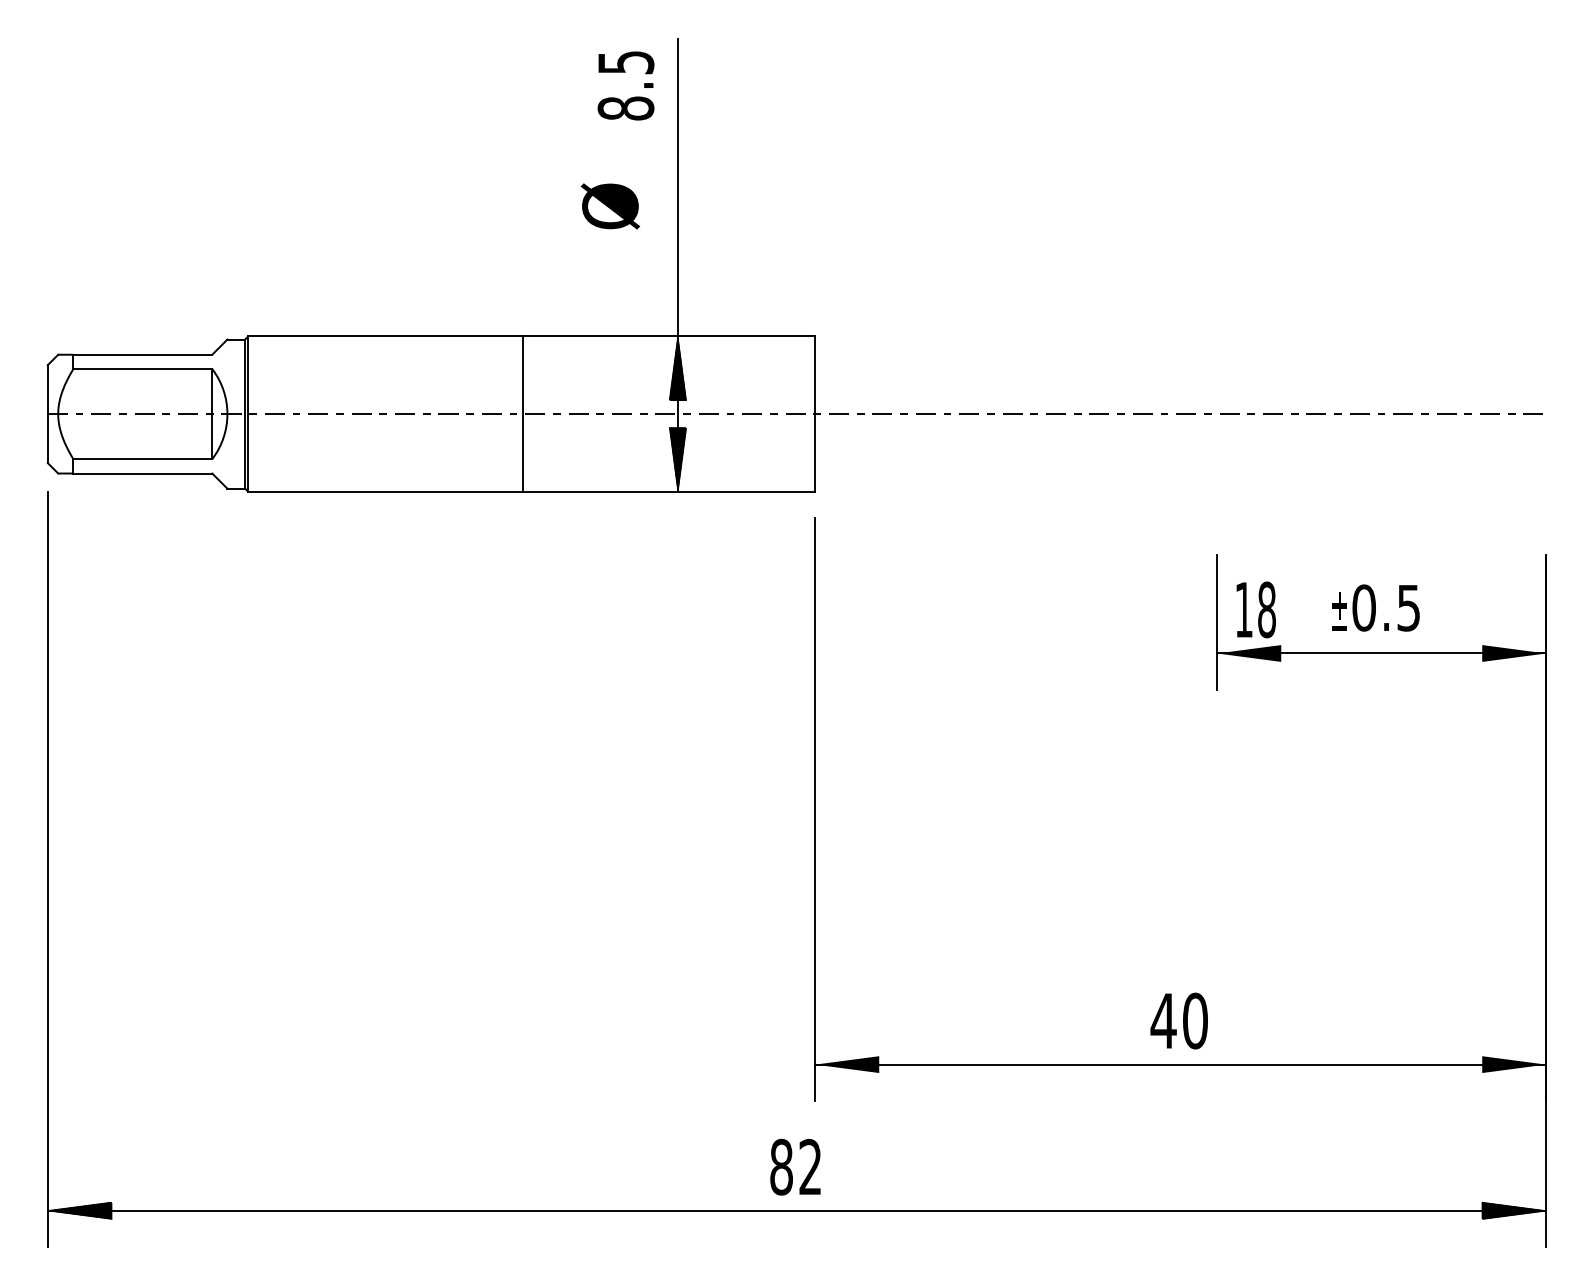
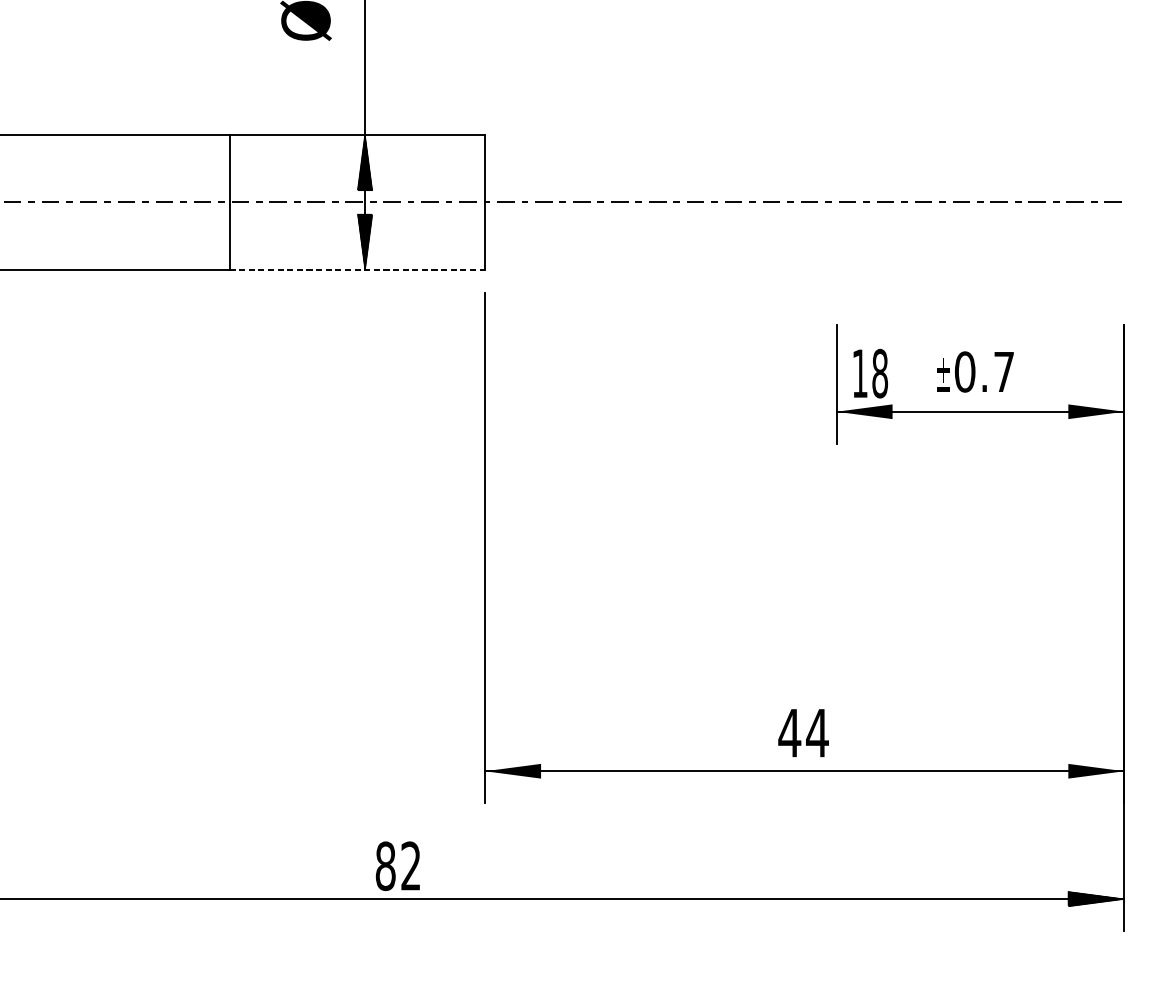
line: (669, 491) -> (357, 270), solid -> dashed
text: (1408, 608) -> (1003, 372), 0.5 -> 0.7
text: (1195, 1020) -> (817, 732), 40 -> 44
text: (795, 1166) -> (397, 865), moved

